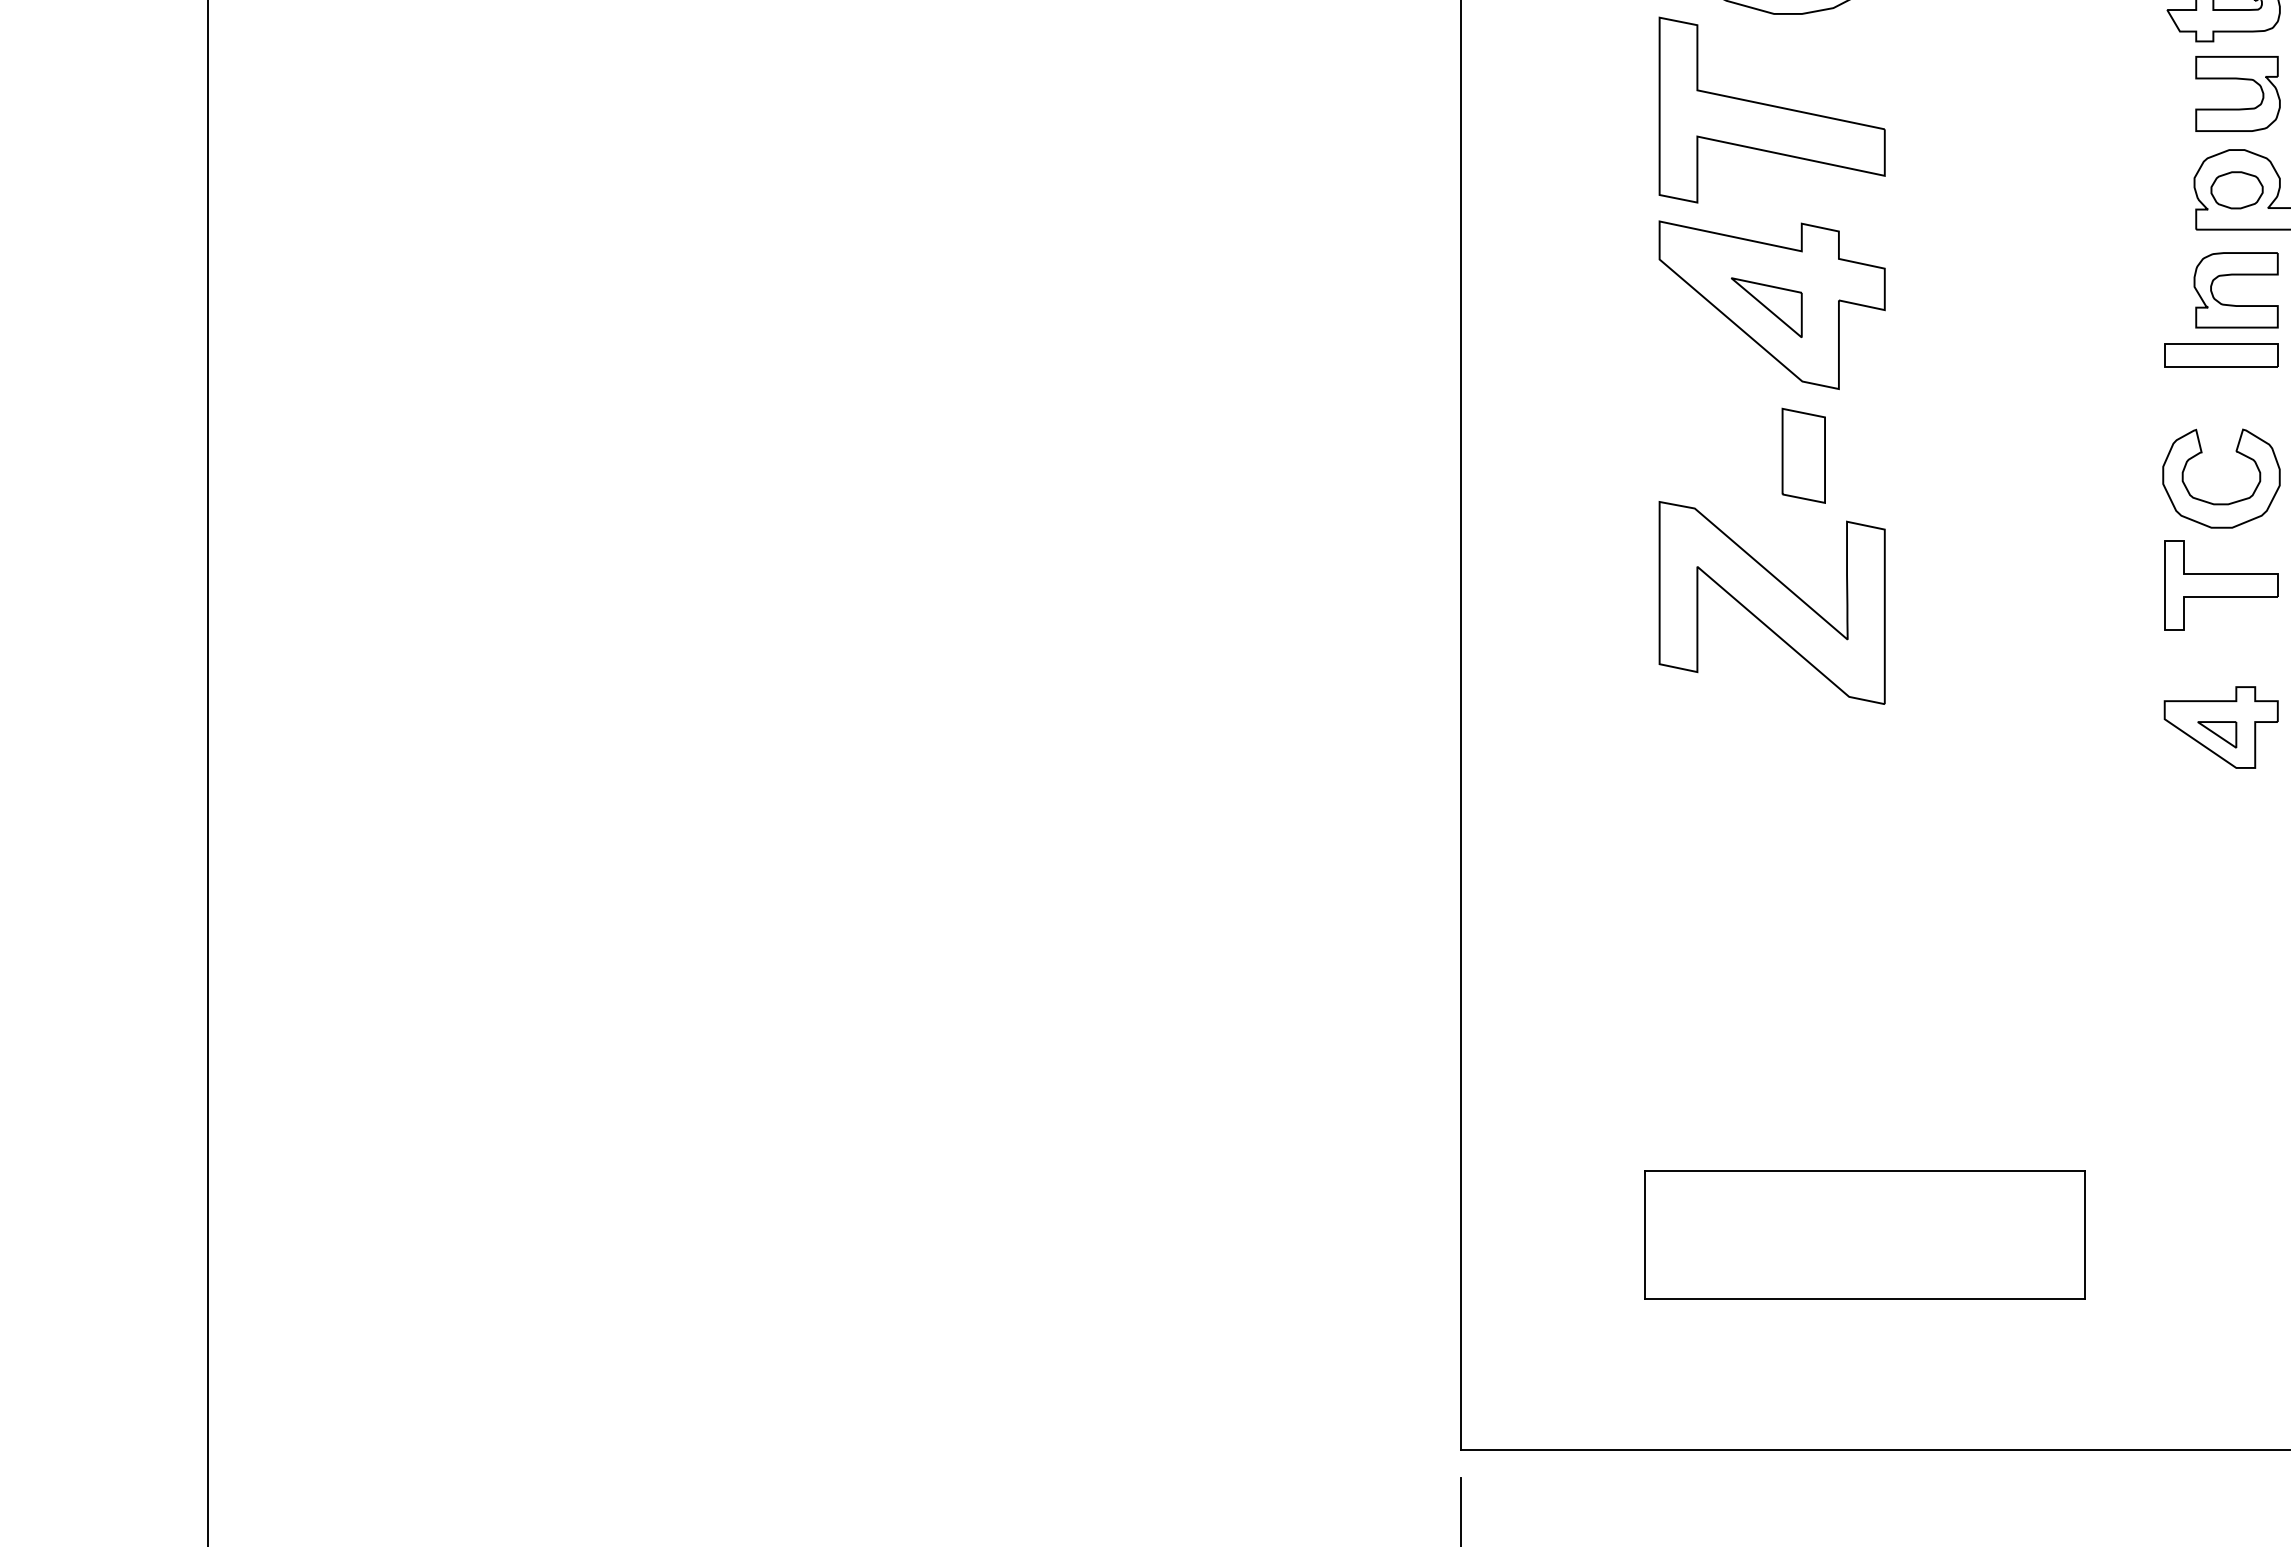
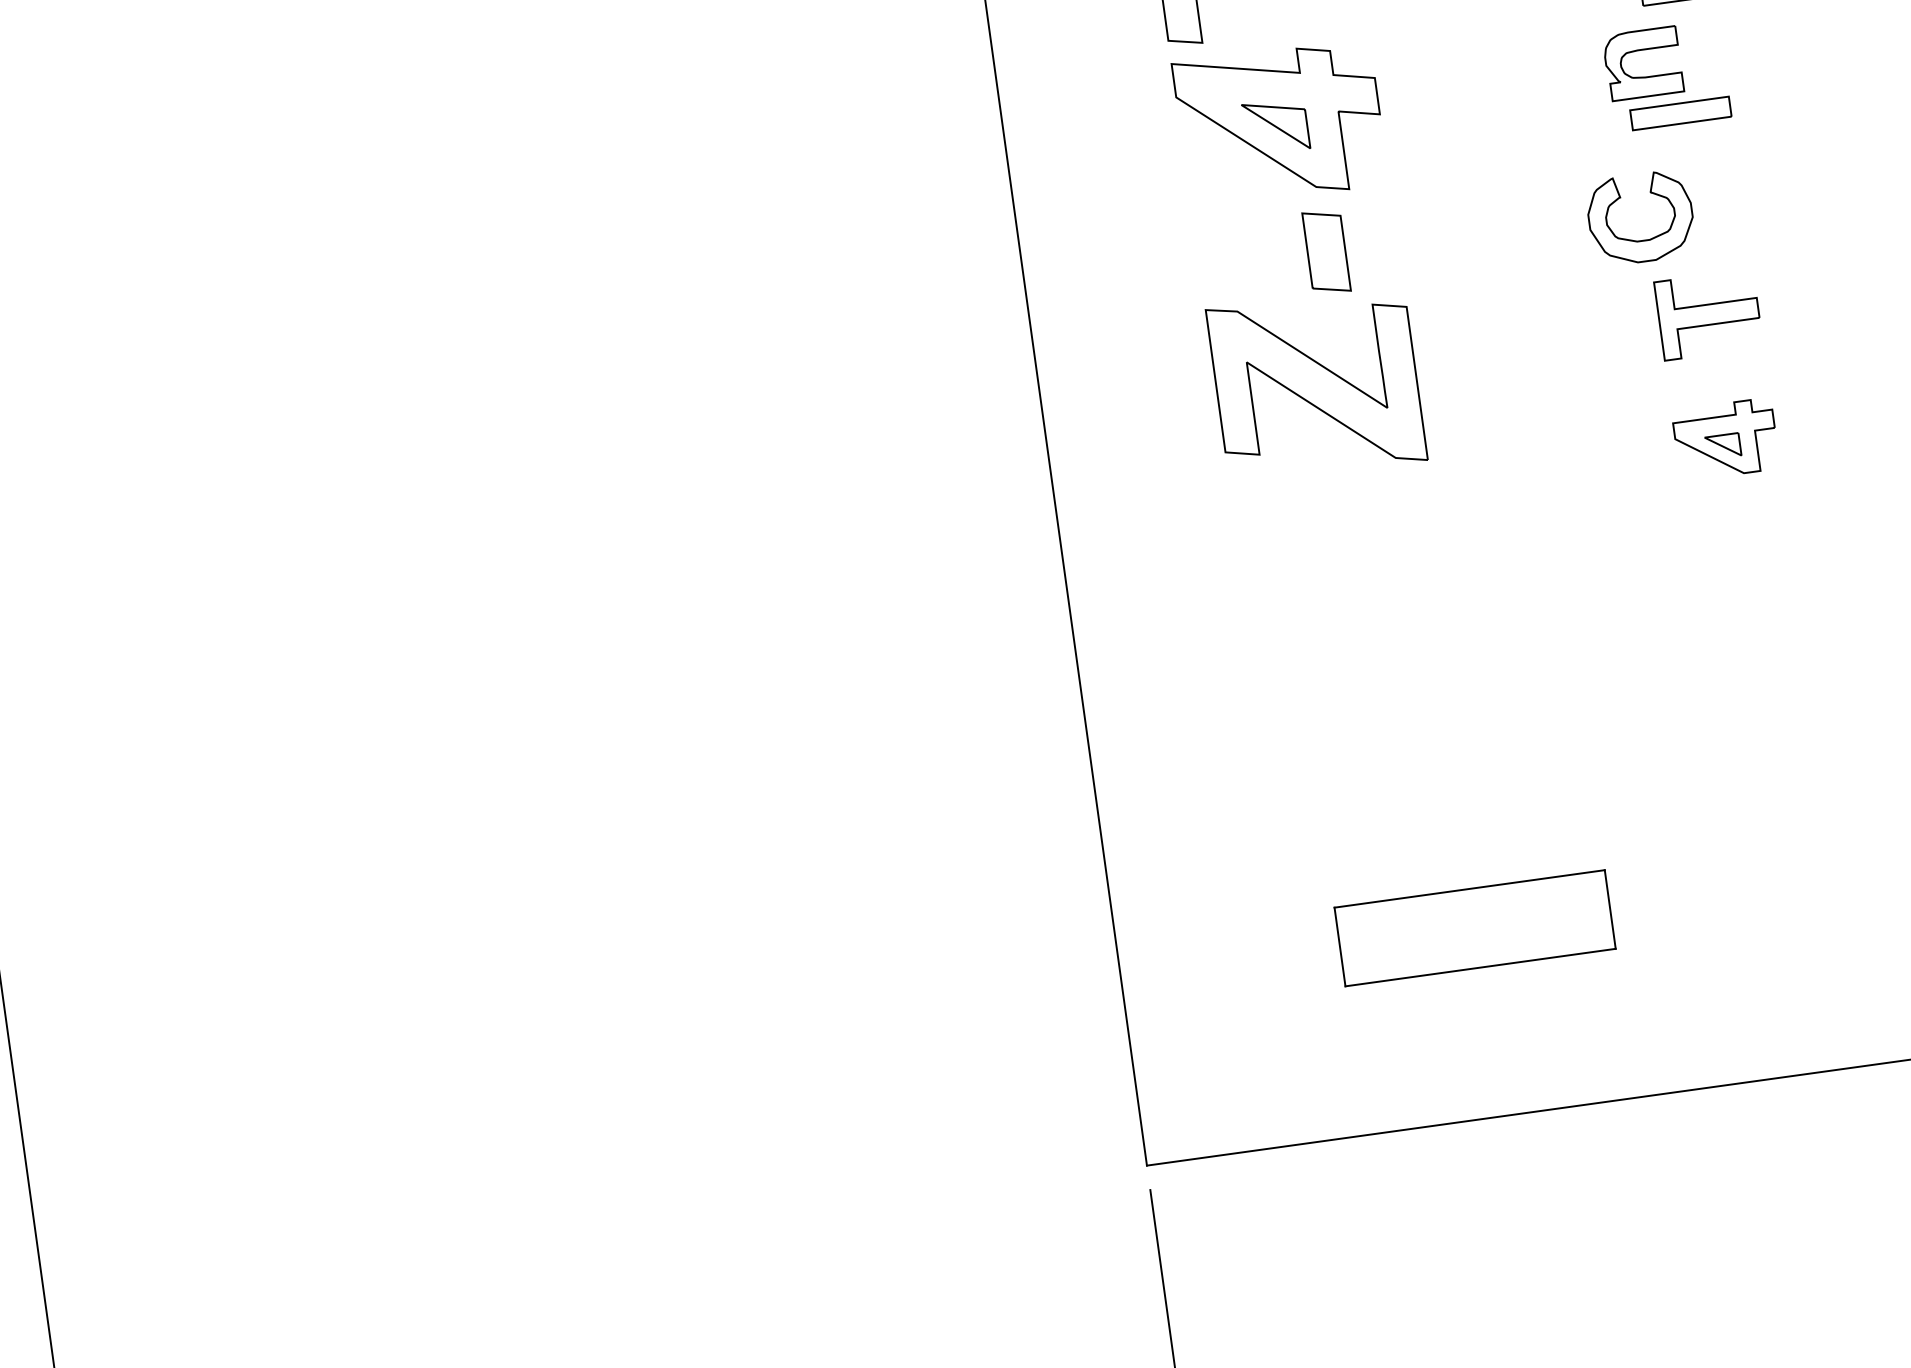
part: (2234, 304) -> (1643, 76), moved
part: (2221, 503) -> (1643, 239), moved
part: (1864, 1234) -> (1474, 927), size x0.7

